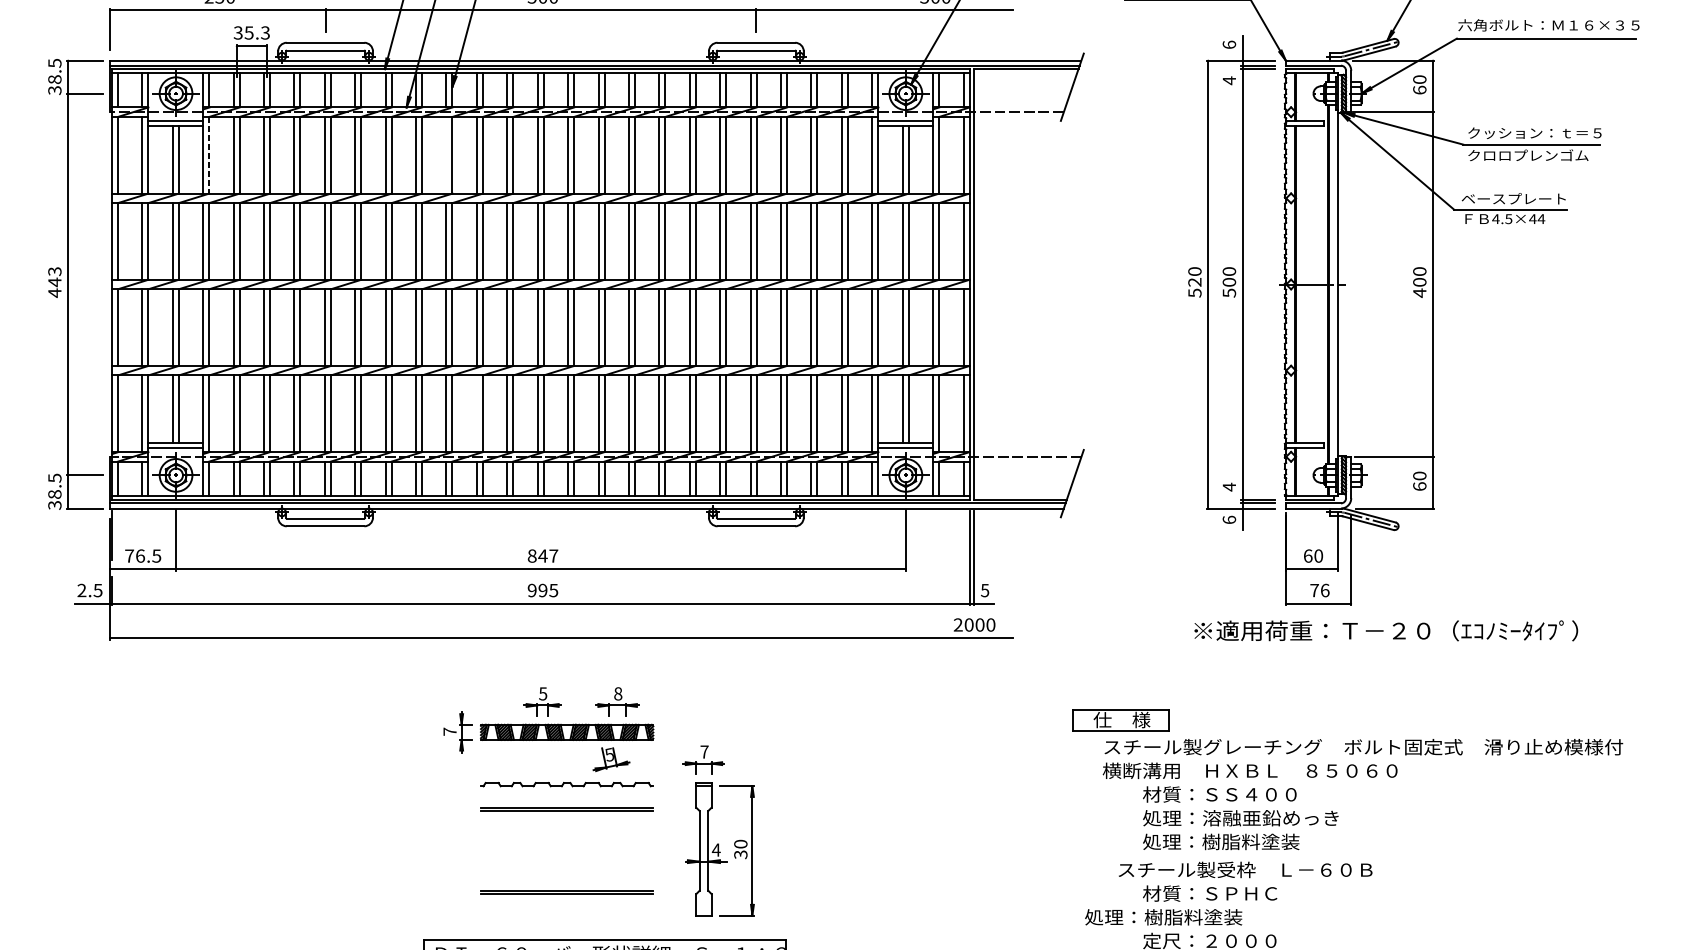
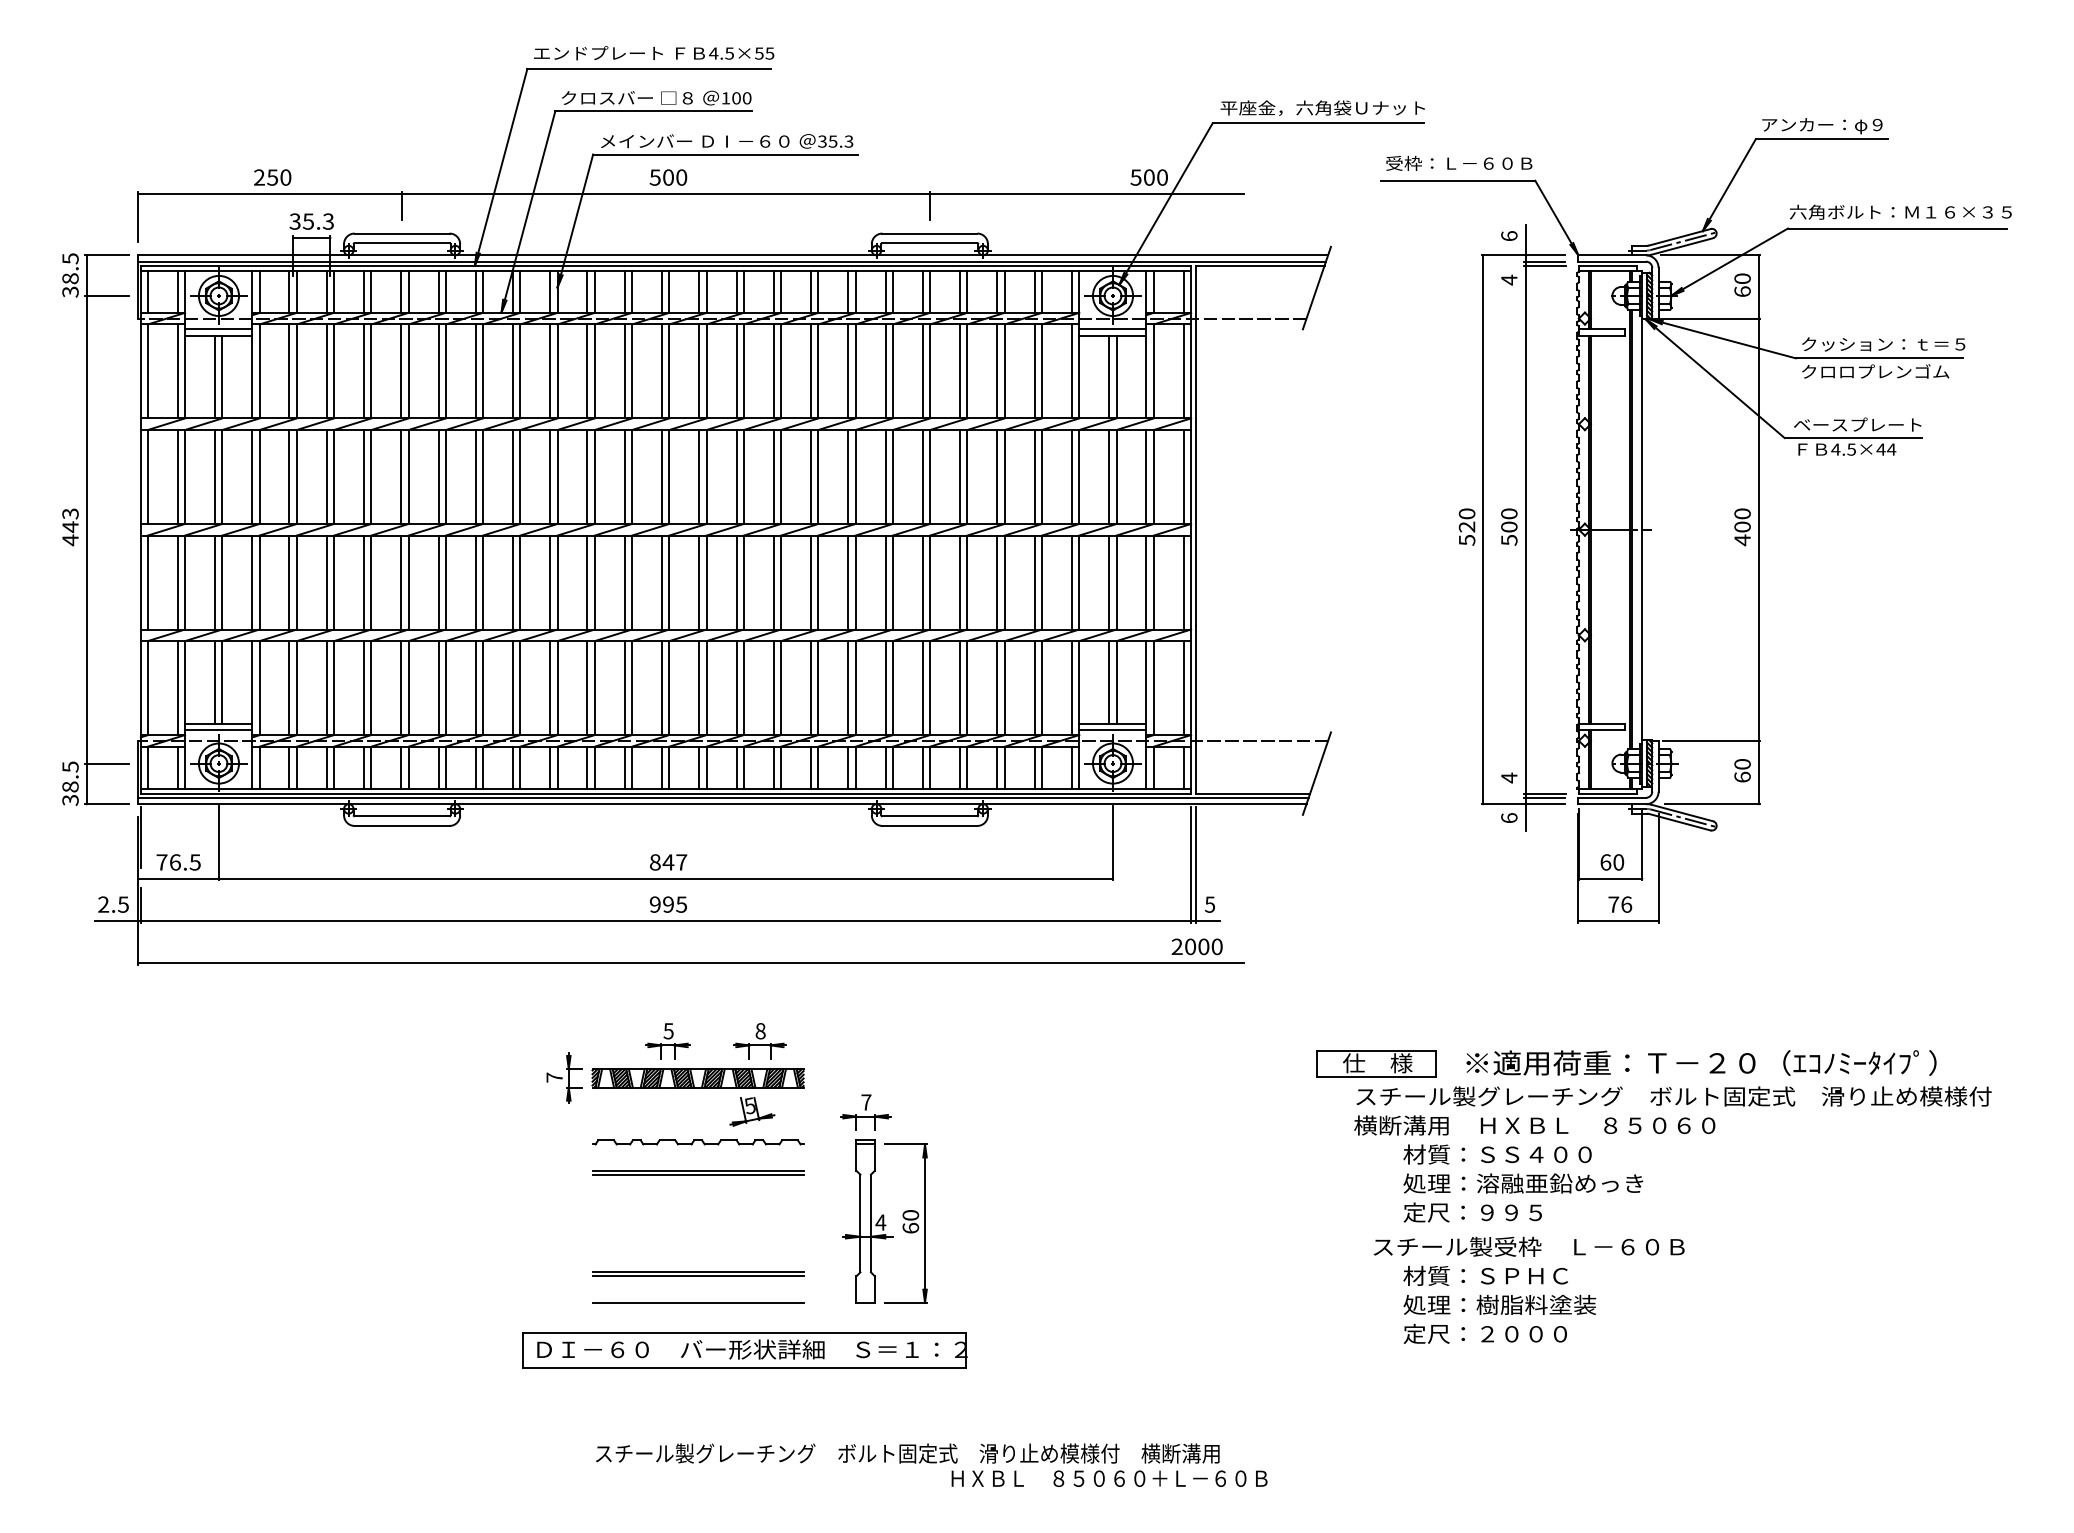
line: (209, 155) -> (259, 371), dashed -> solid
line: (446, 155) -> (550, 371), added
line: (476, 414) -> (587, 688), added
text: (1386, 630) -> (1701, 1062), moved
text: (1221, 841) -> (1499, 1212), 処理：樹脂料塗装 -> 定尺：９９５
text: (740, 854) -> (910, 1227), 30 -> 60
line: (566, 915) -> (697, 1302), added
text: (1163, 916) -> (1499, 1304), moved

